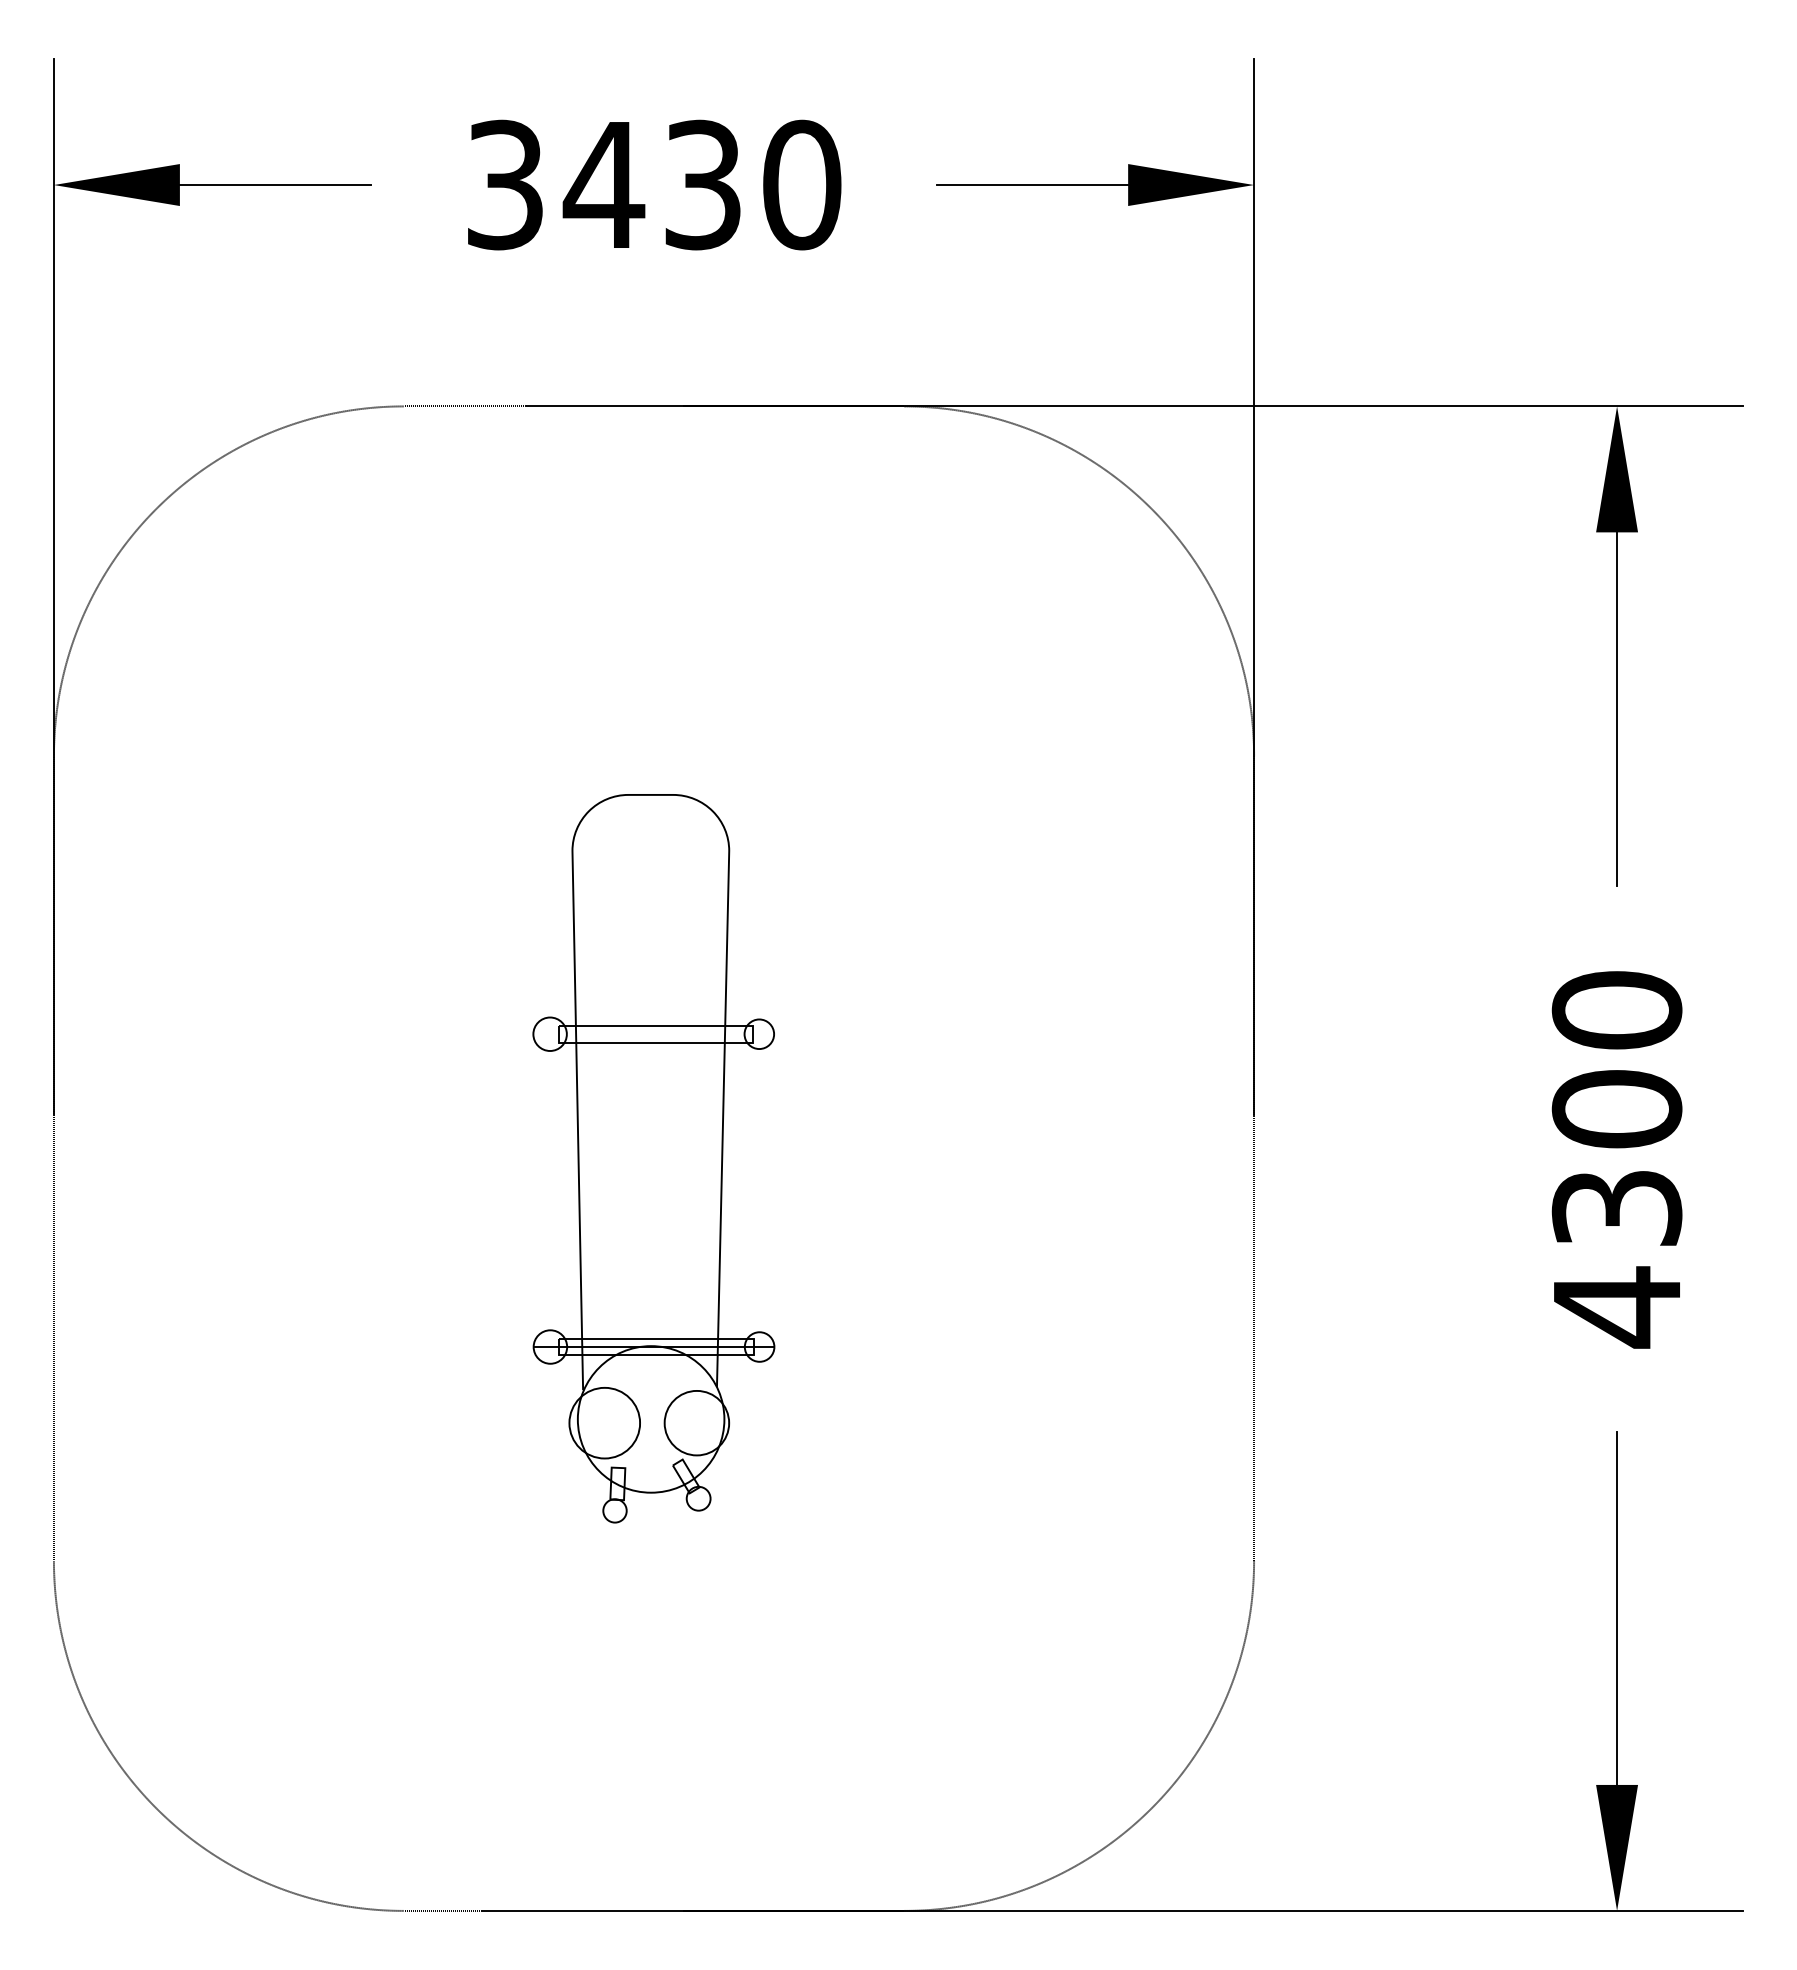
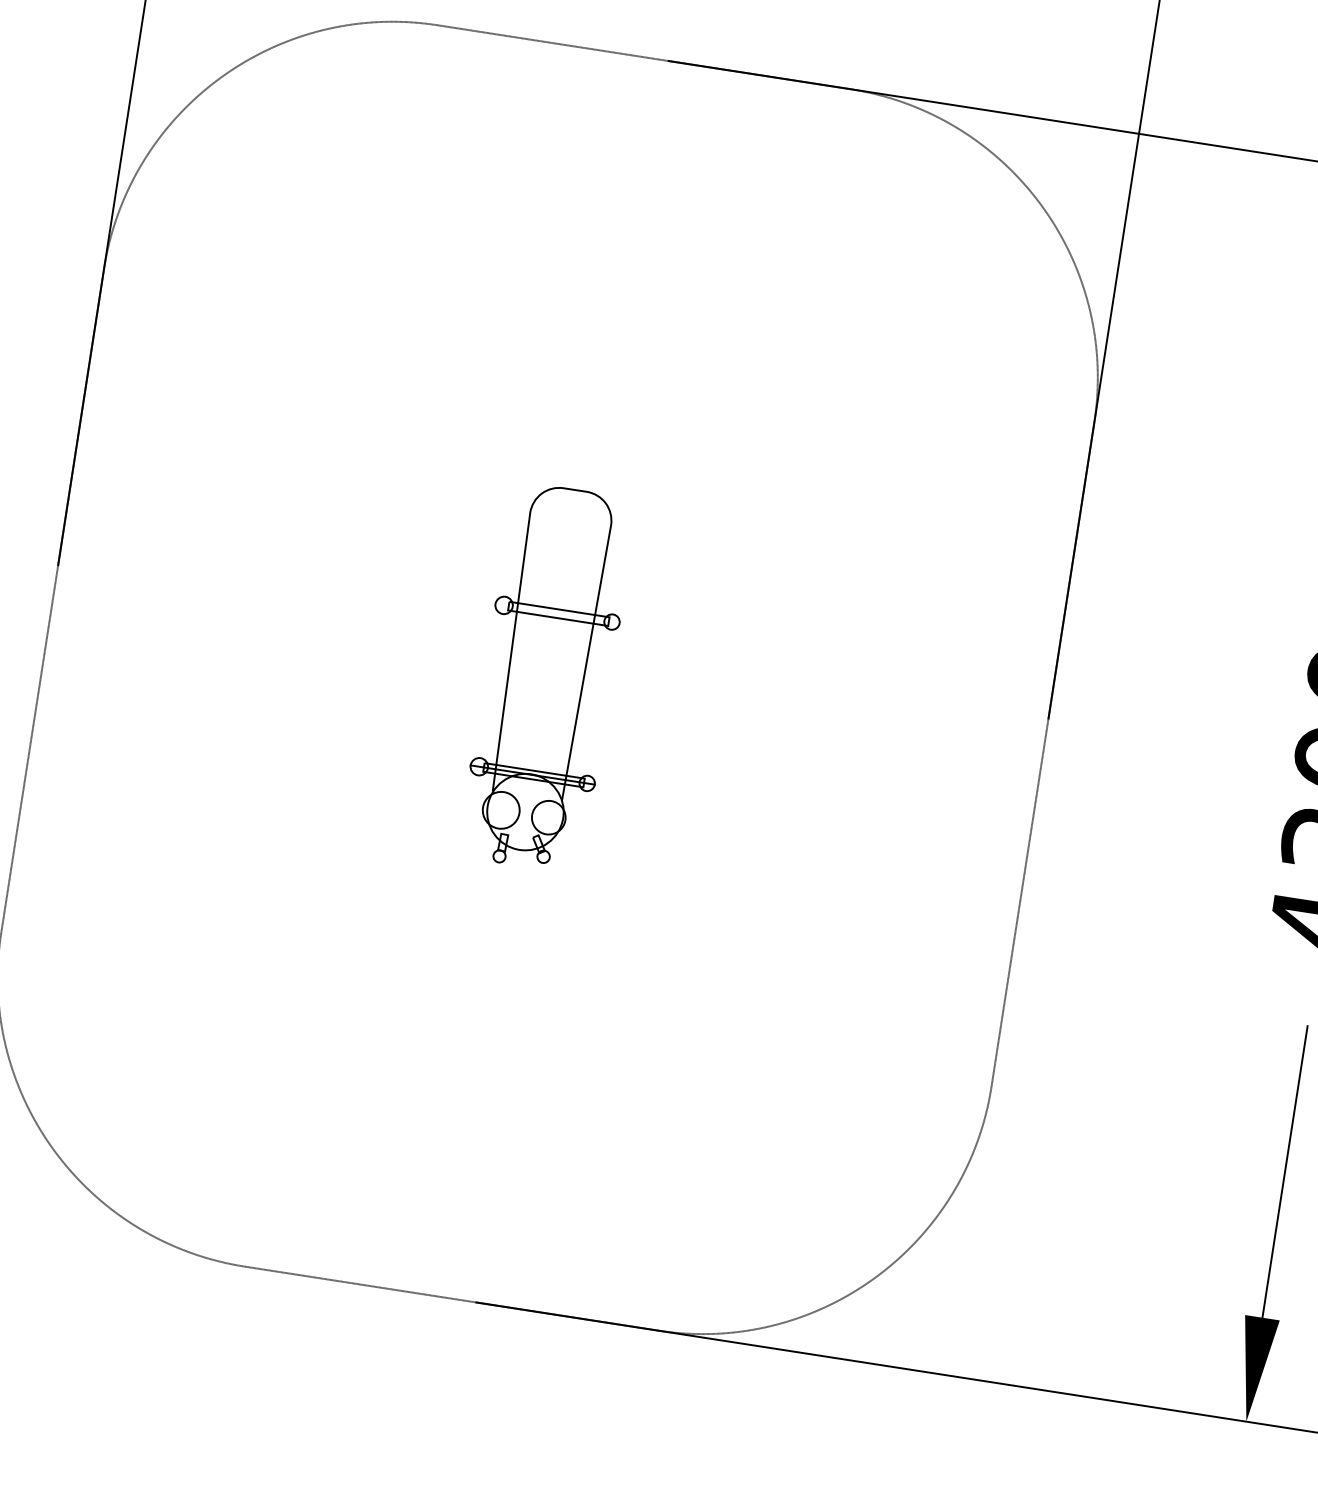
part: (653, 1158) -> (547, 677), size x0.62

